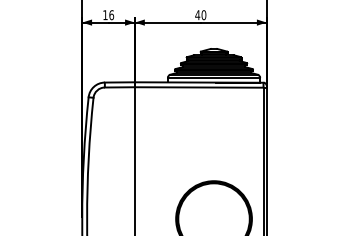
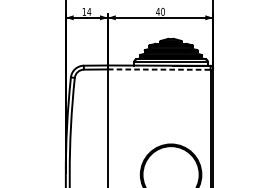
text: (111, 15) -> (89, 12), 16 -> 14
line: (199, 87) -> (159, 69), solid -> dashed

